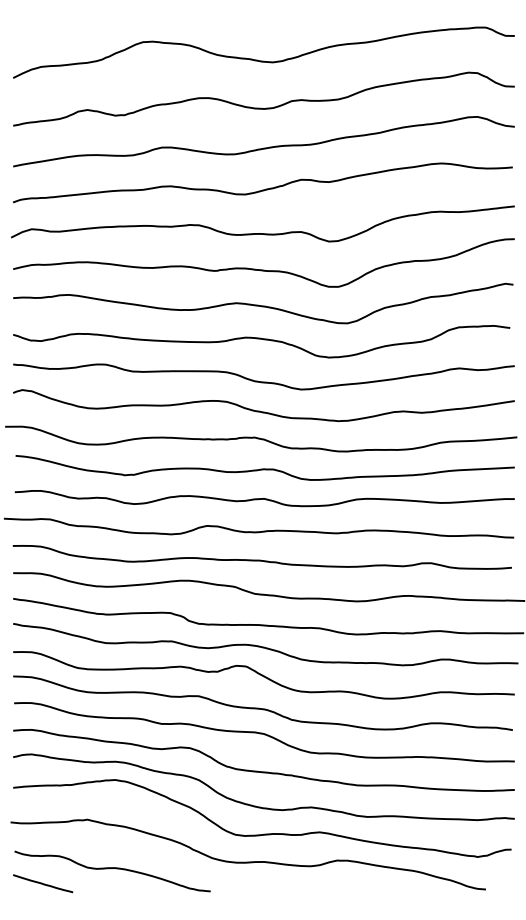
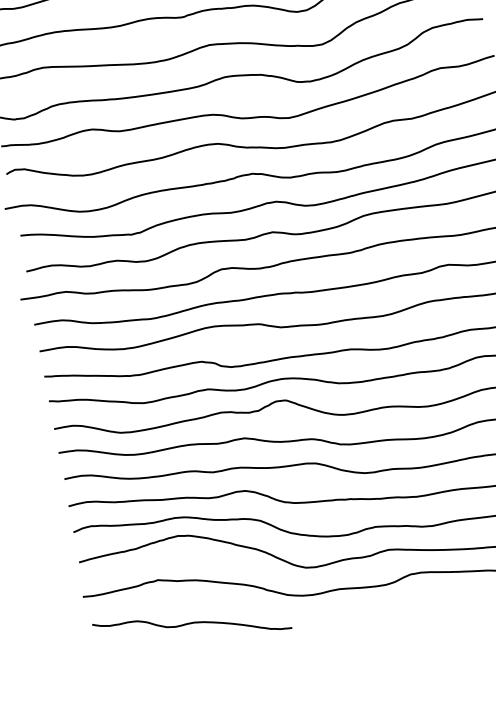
line: (43, 883) -> (126, 650), removed

